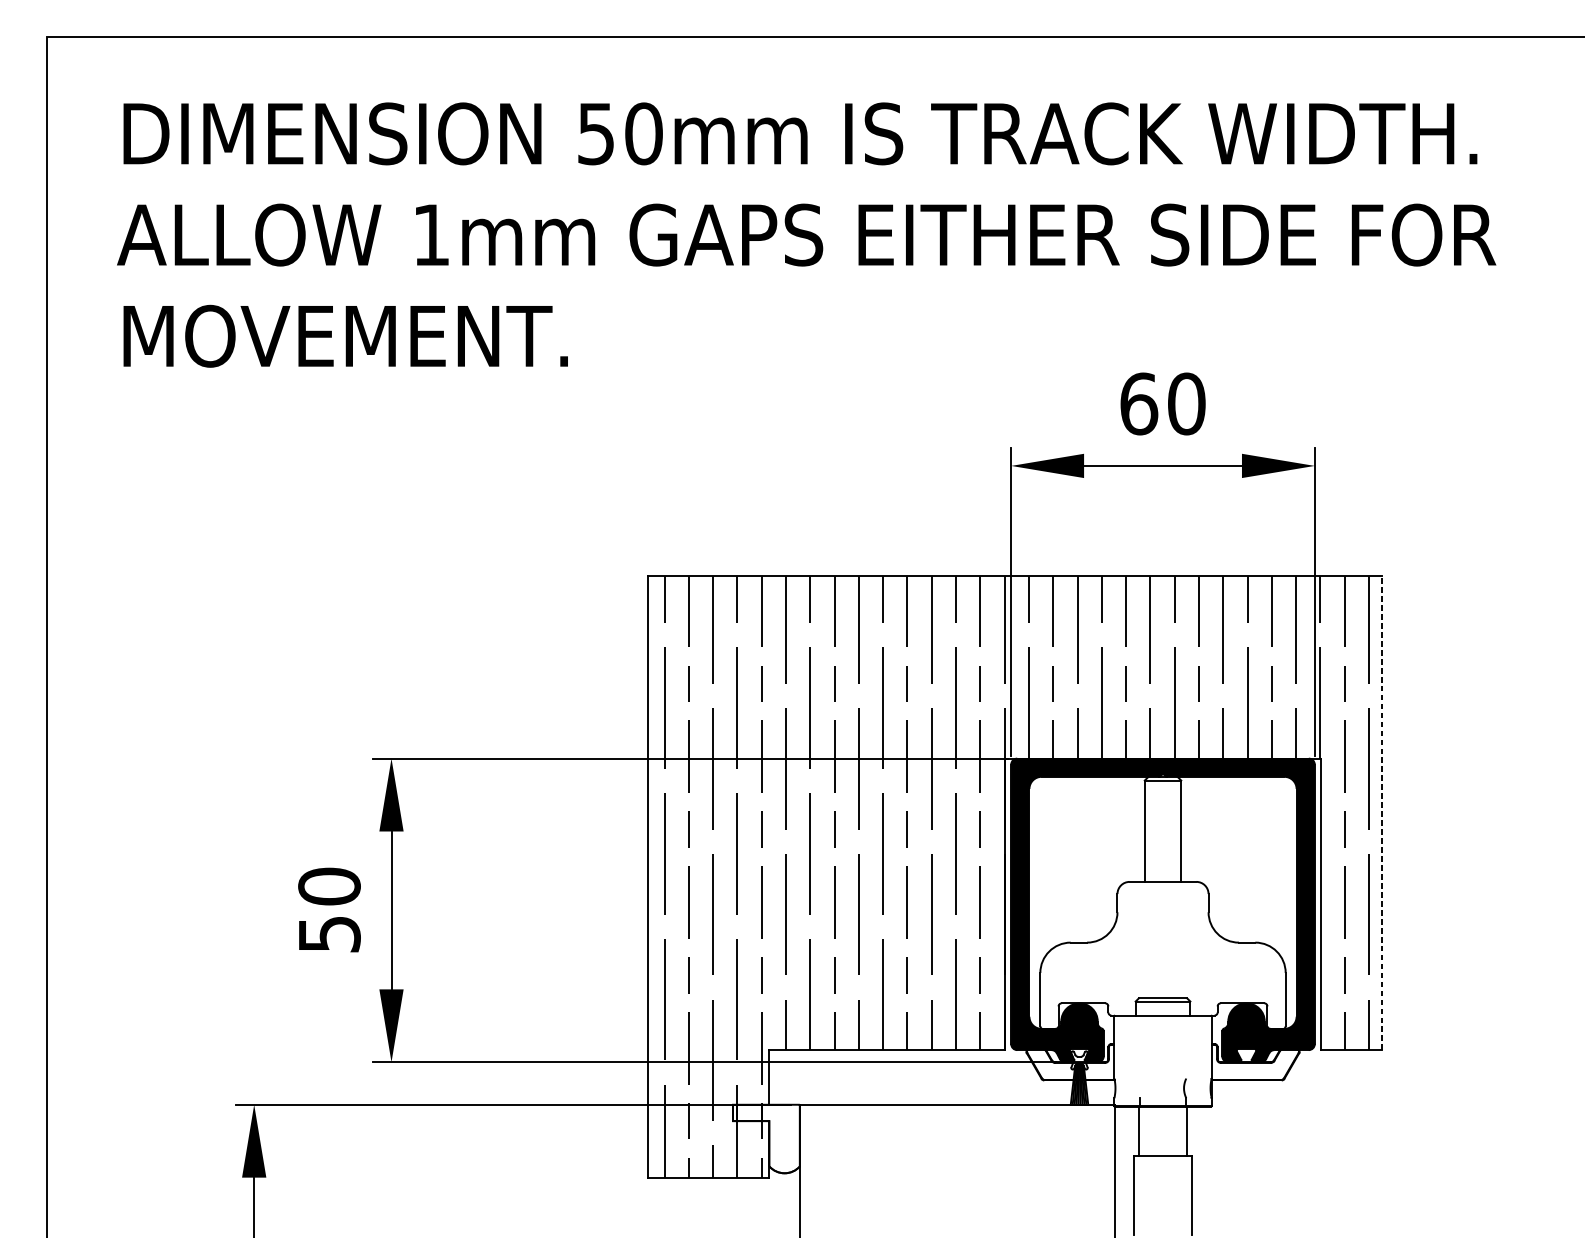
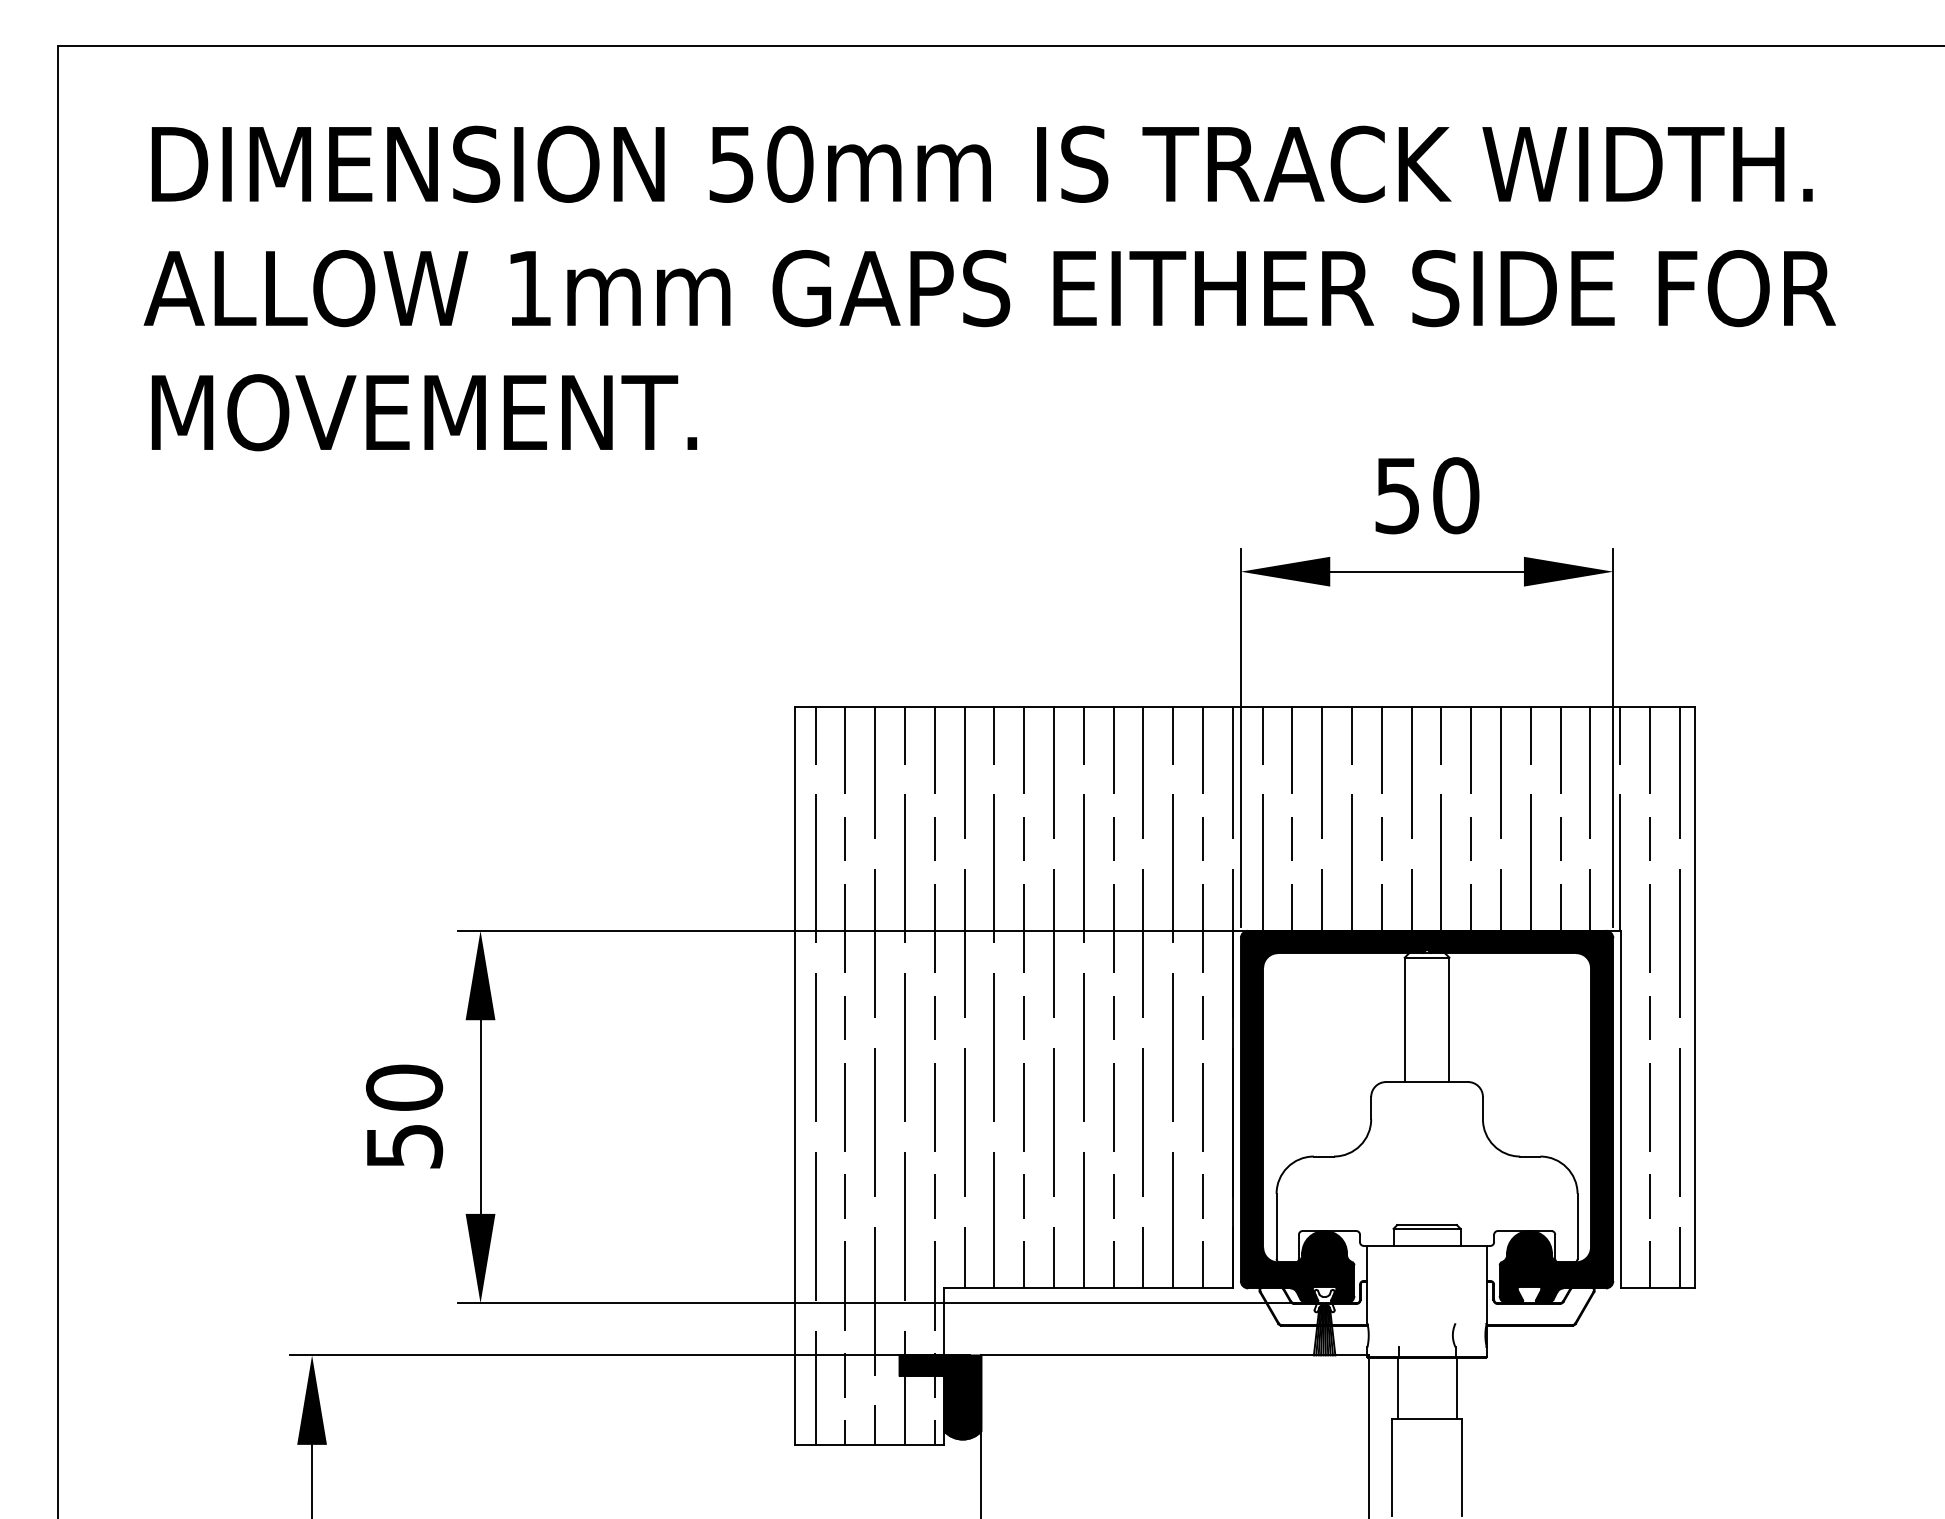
text: (1139, 403) -> (1398, 495), 60 -> 50
line: (1381, 812) -> (1695, 997), dashed -> solid
fill: (766, 1139) -> (940, 1397), added

